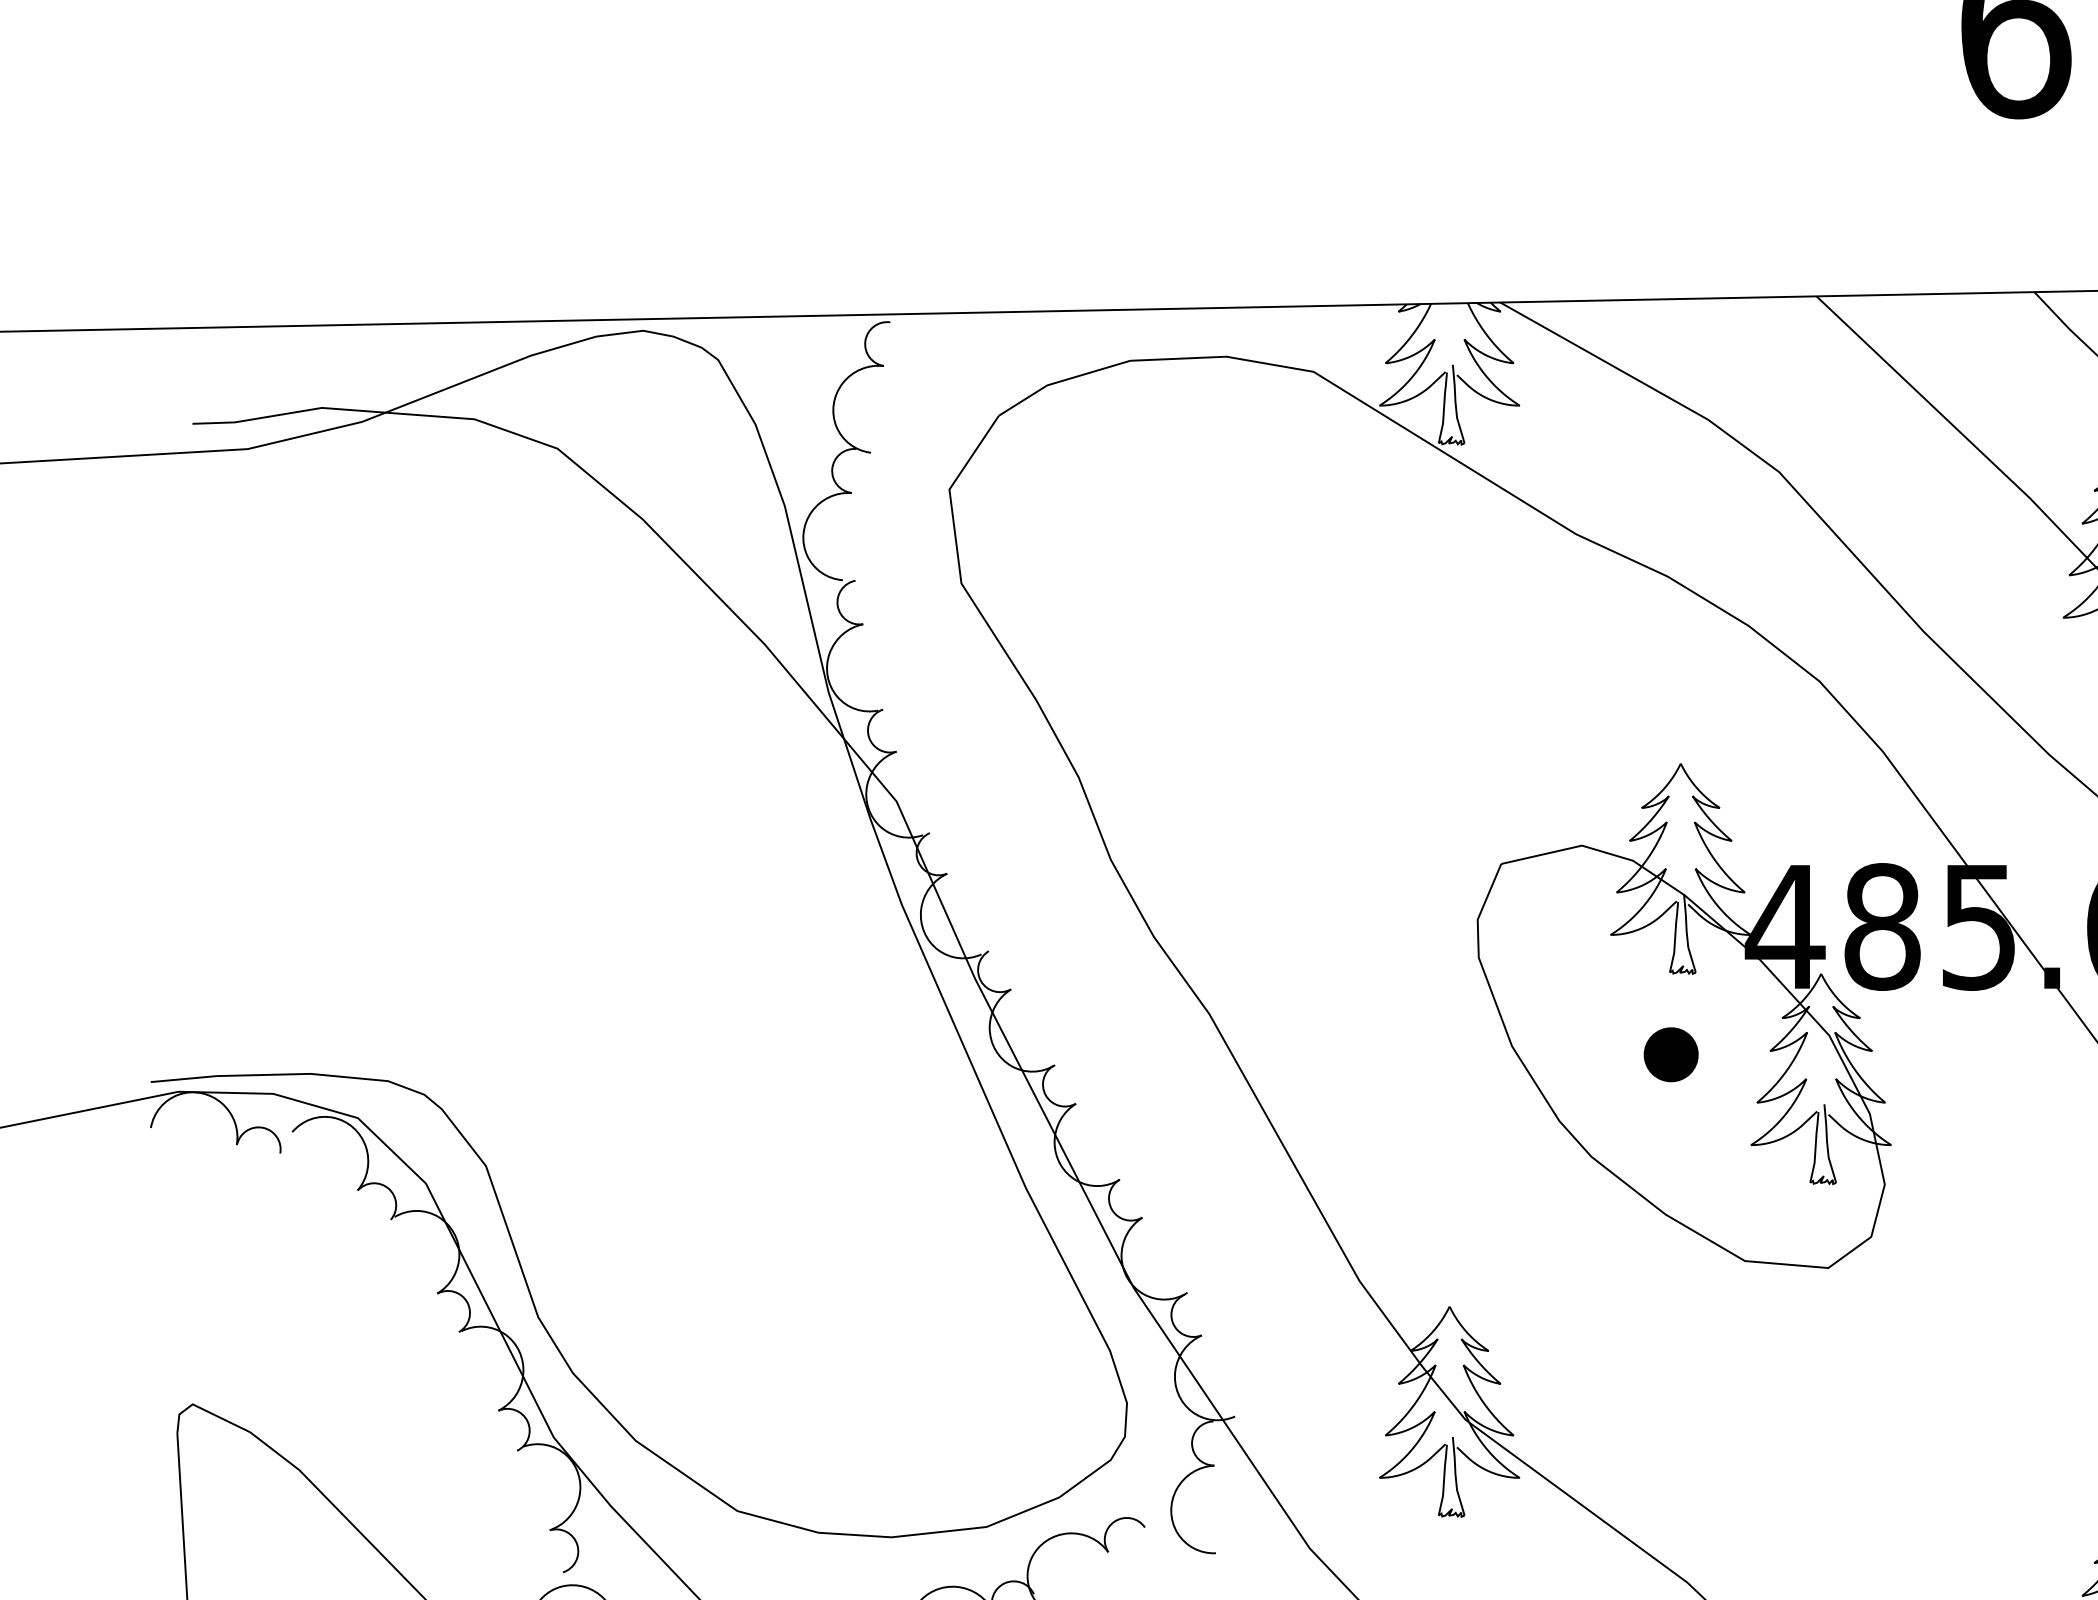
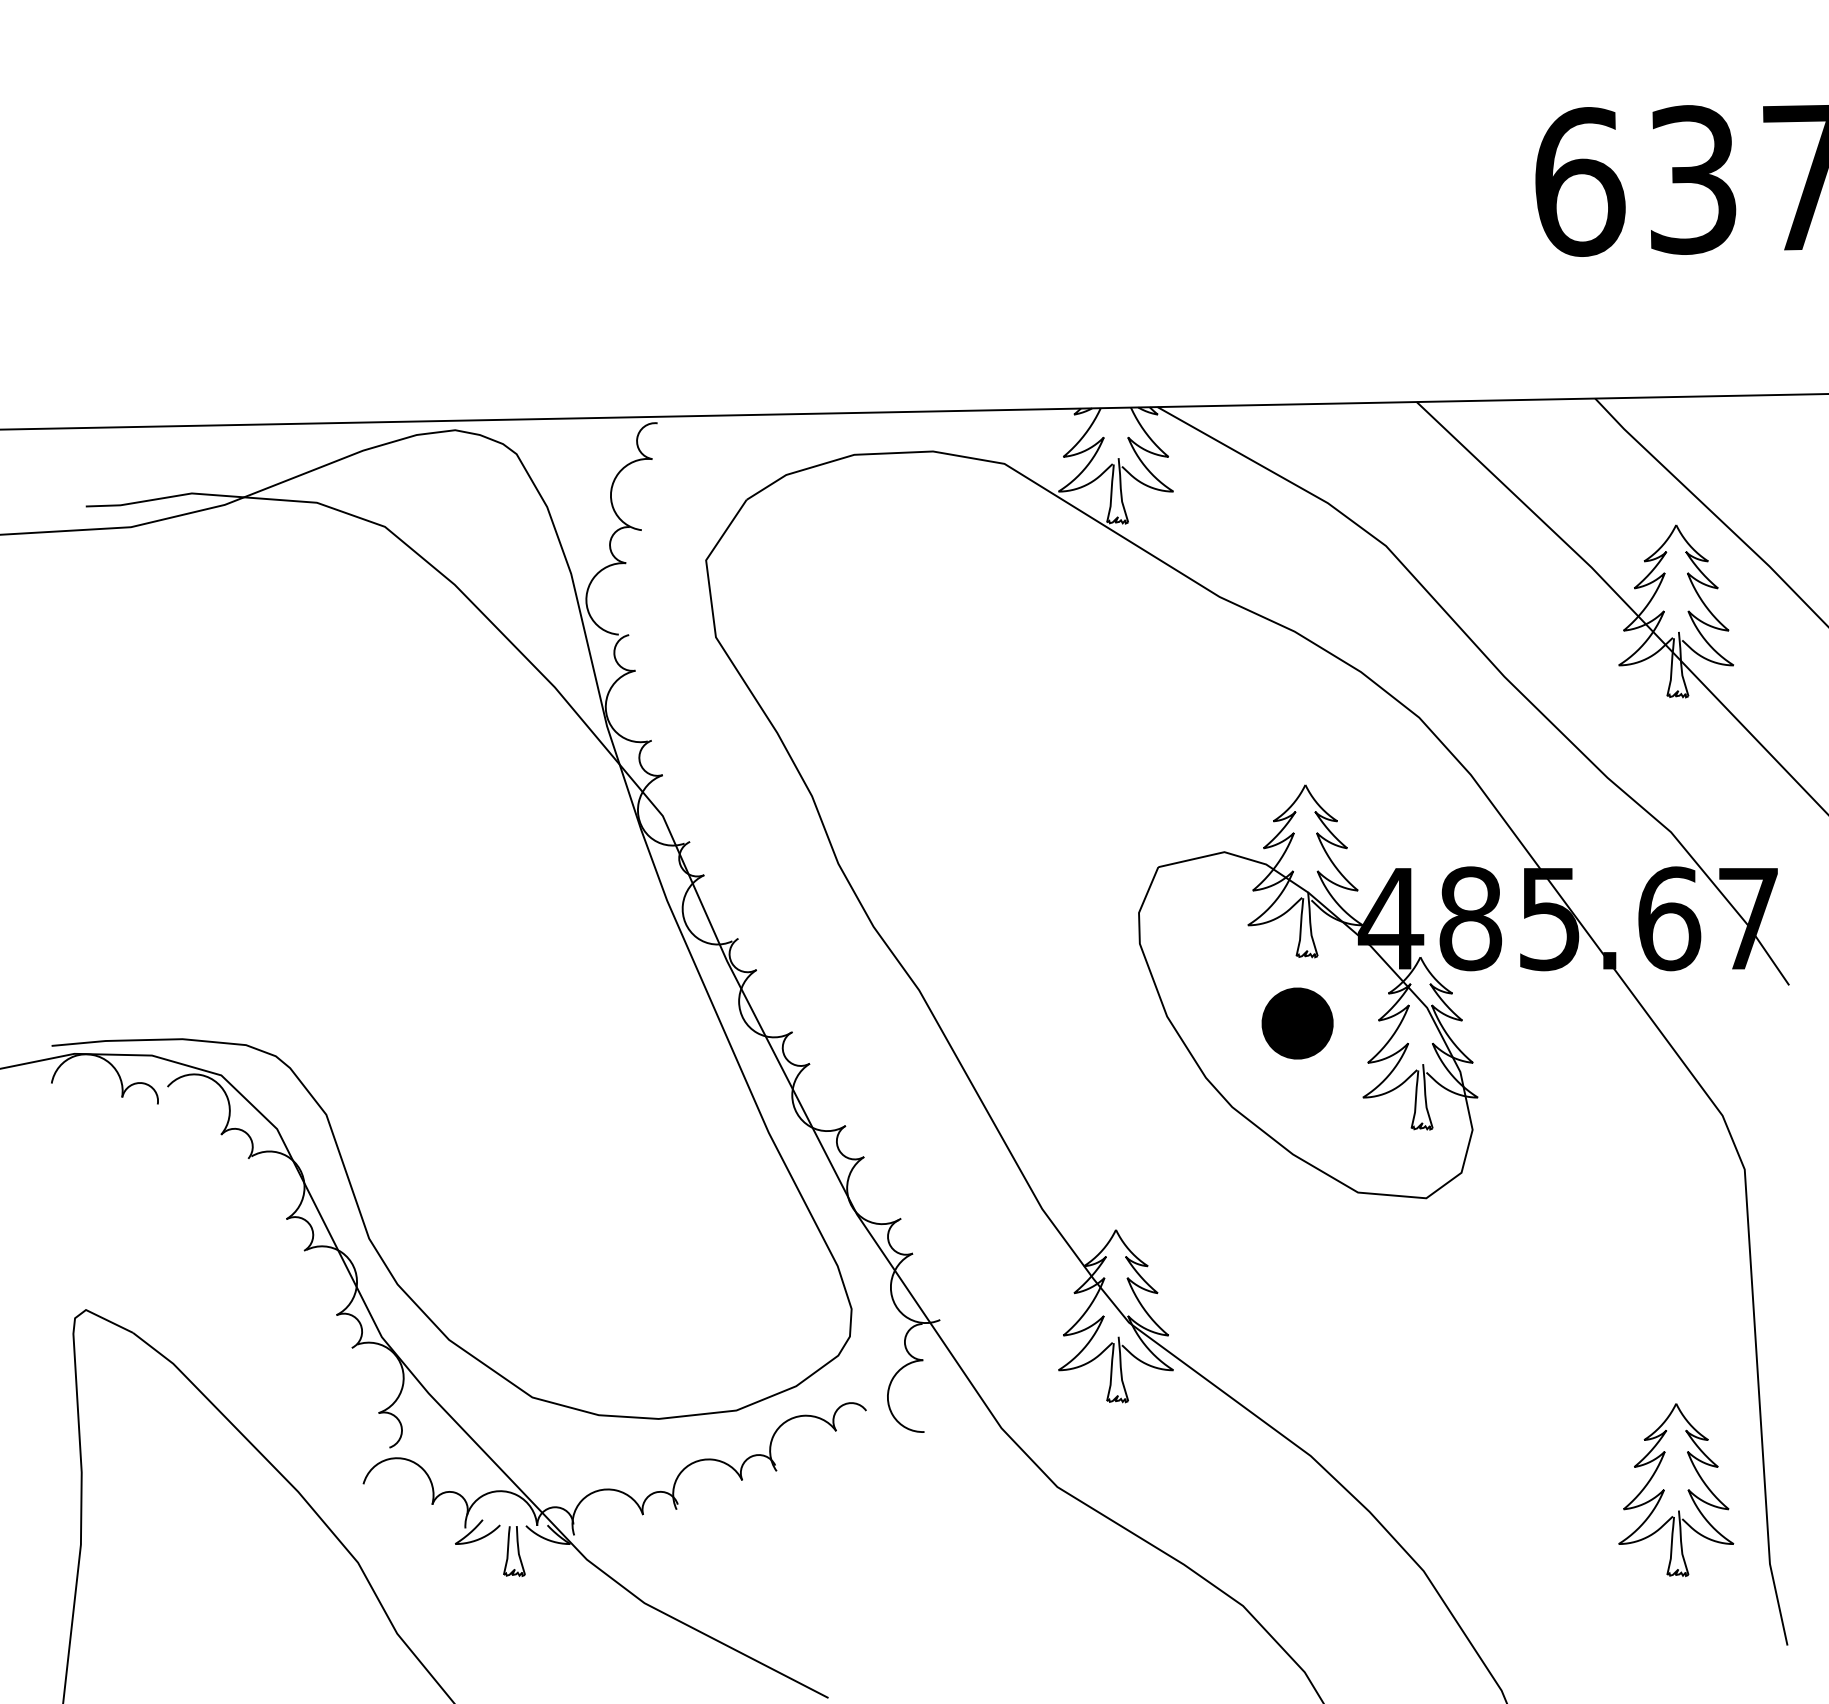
part: (1671, 1054) -> (1297, 1023), size x1.6

